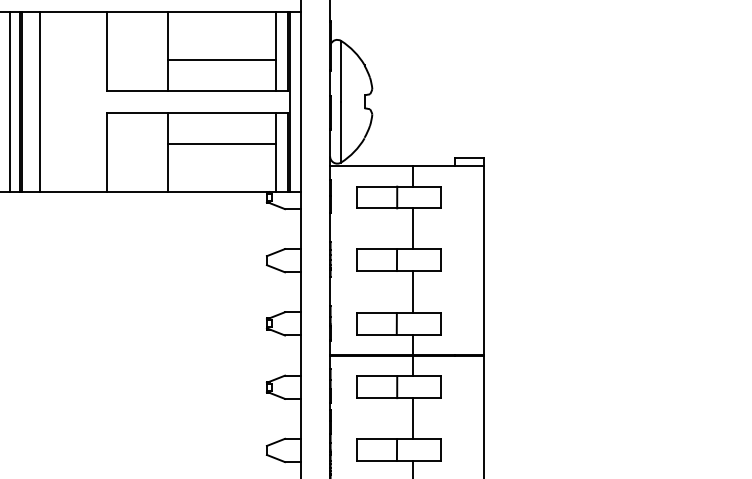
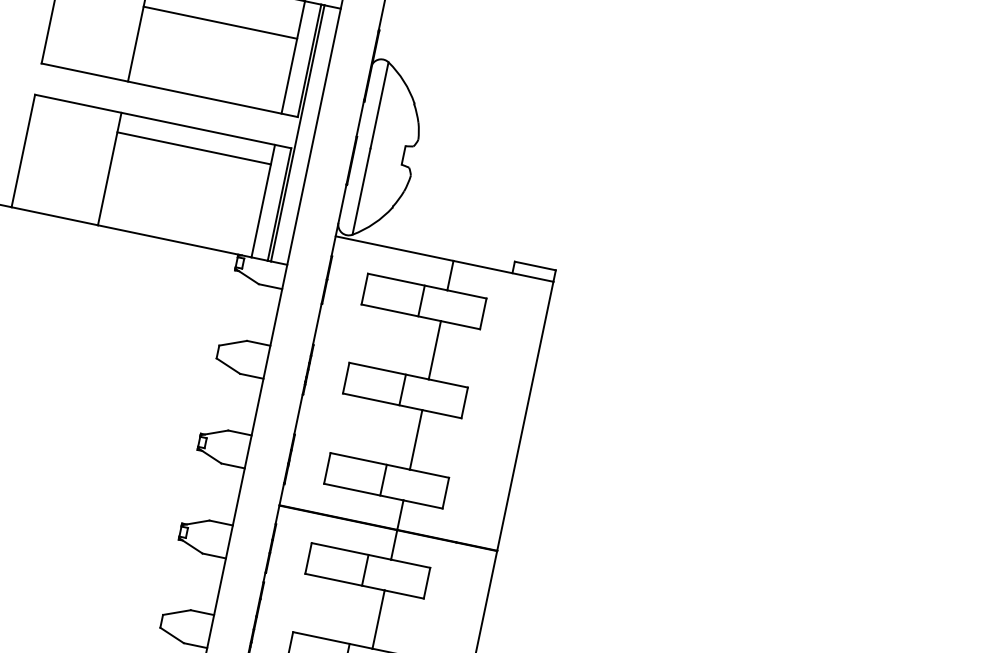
line: (222, 60) -> (220, 23), moved
line: (222, 143) -> (194, 148), moved

